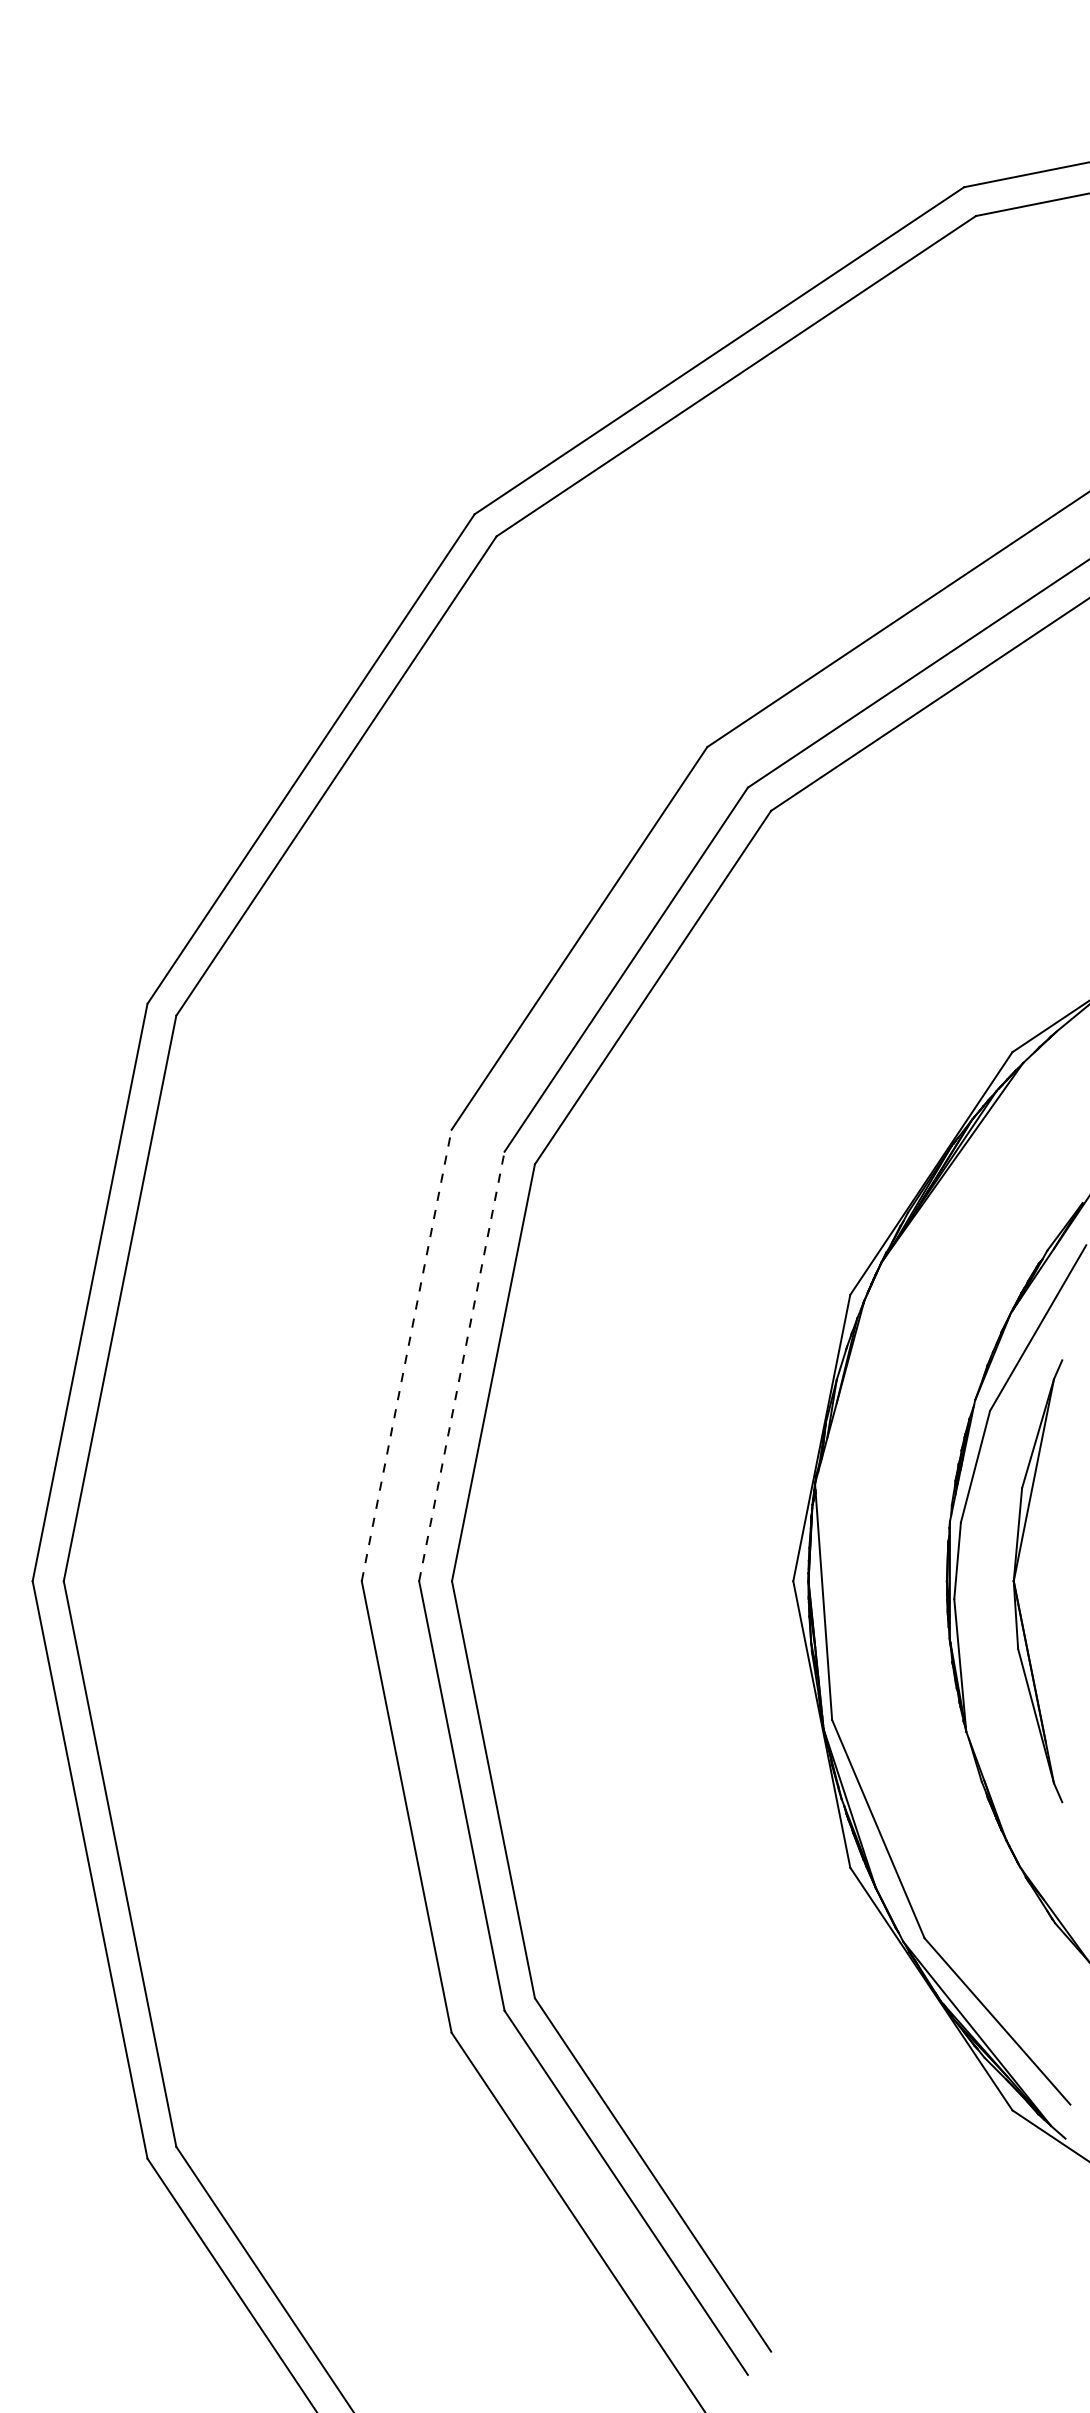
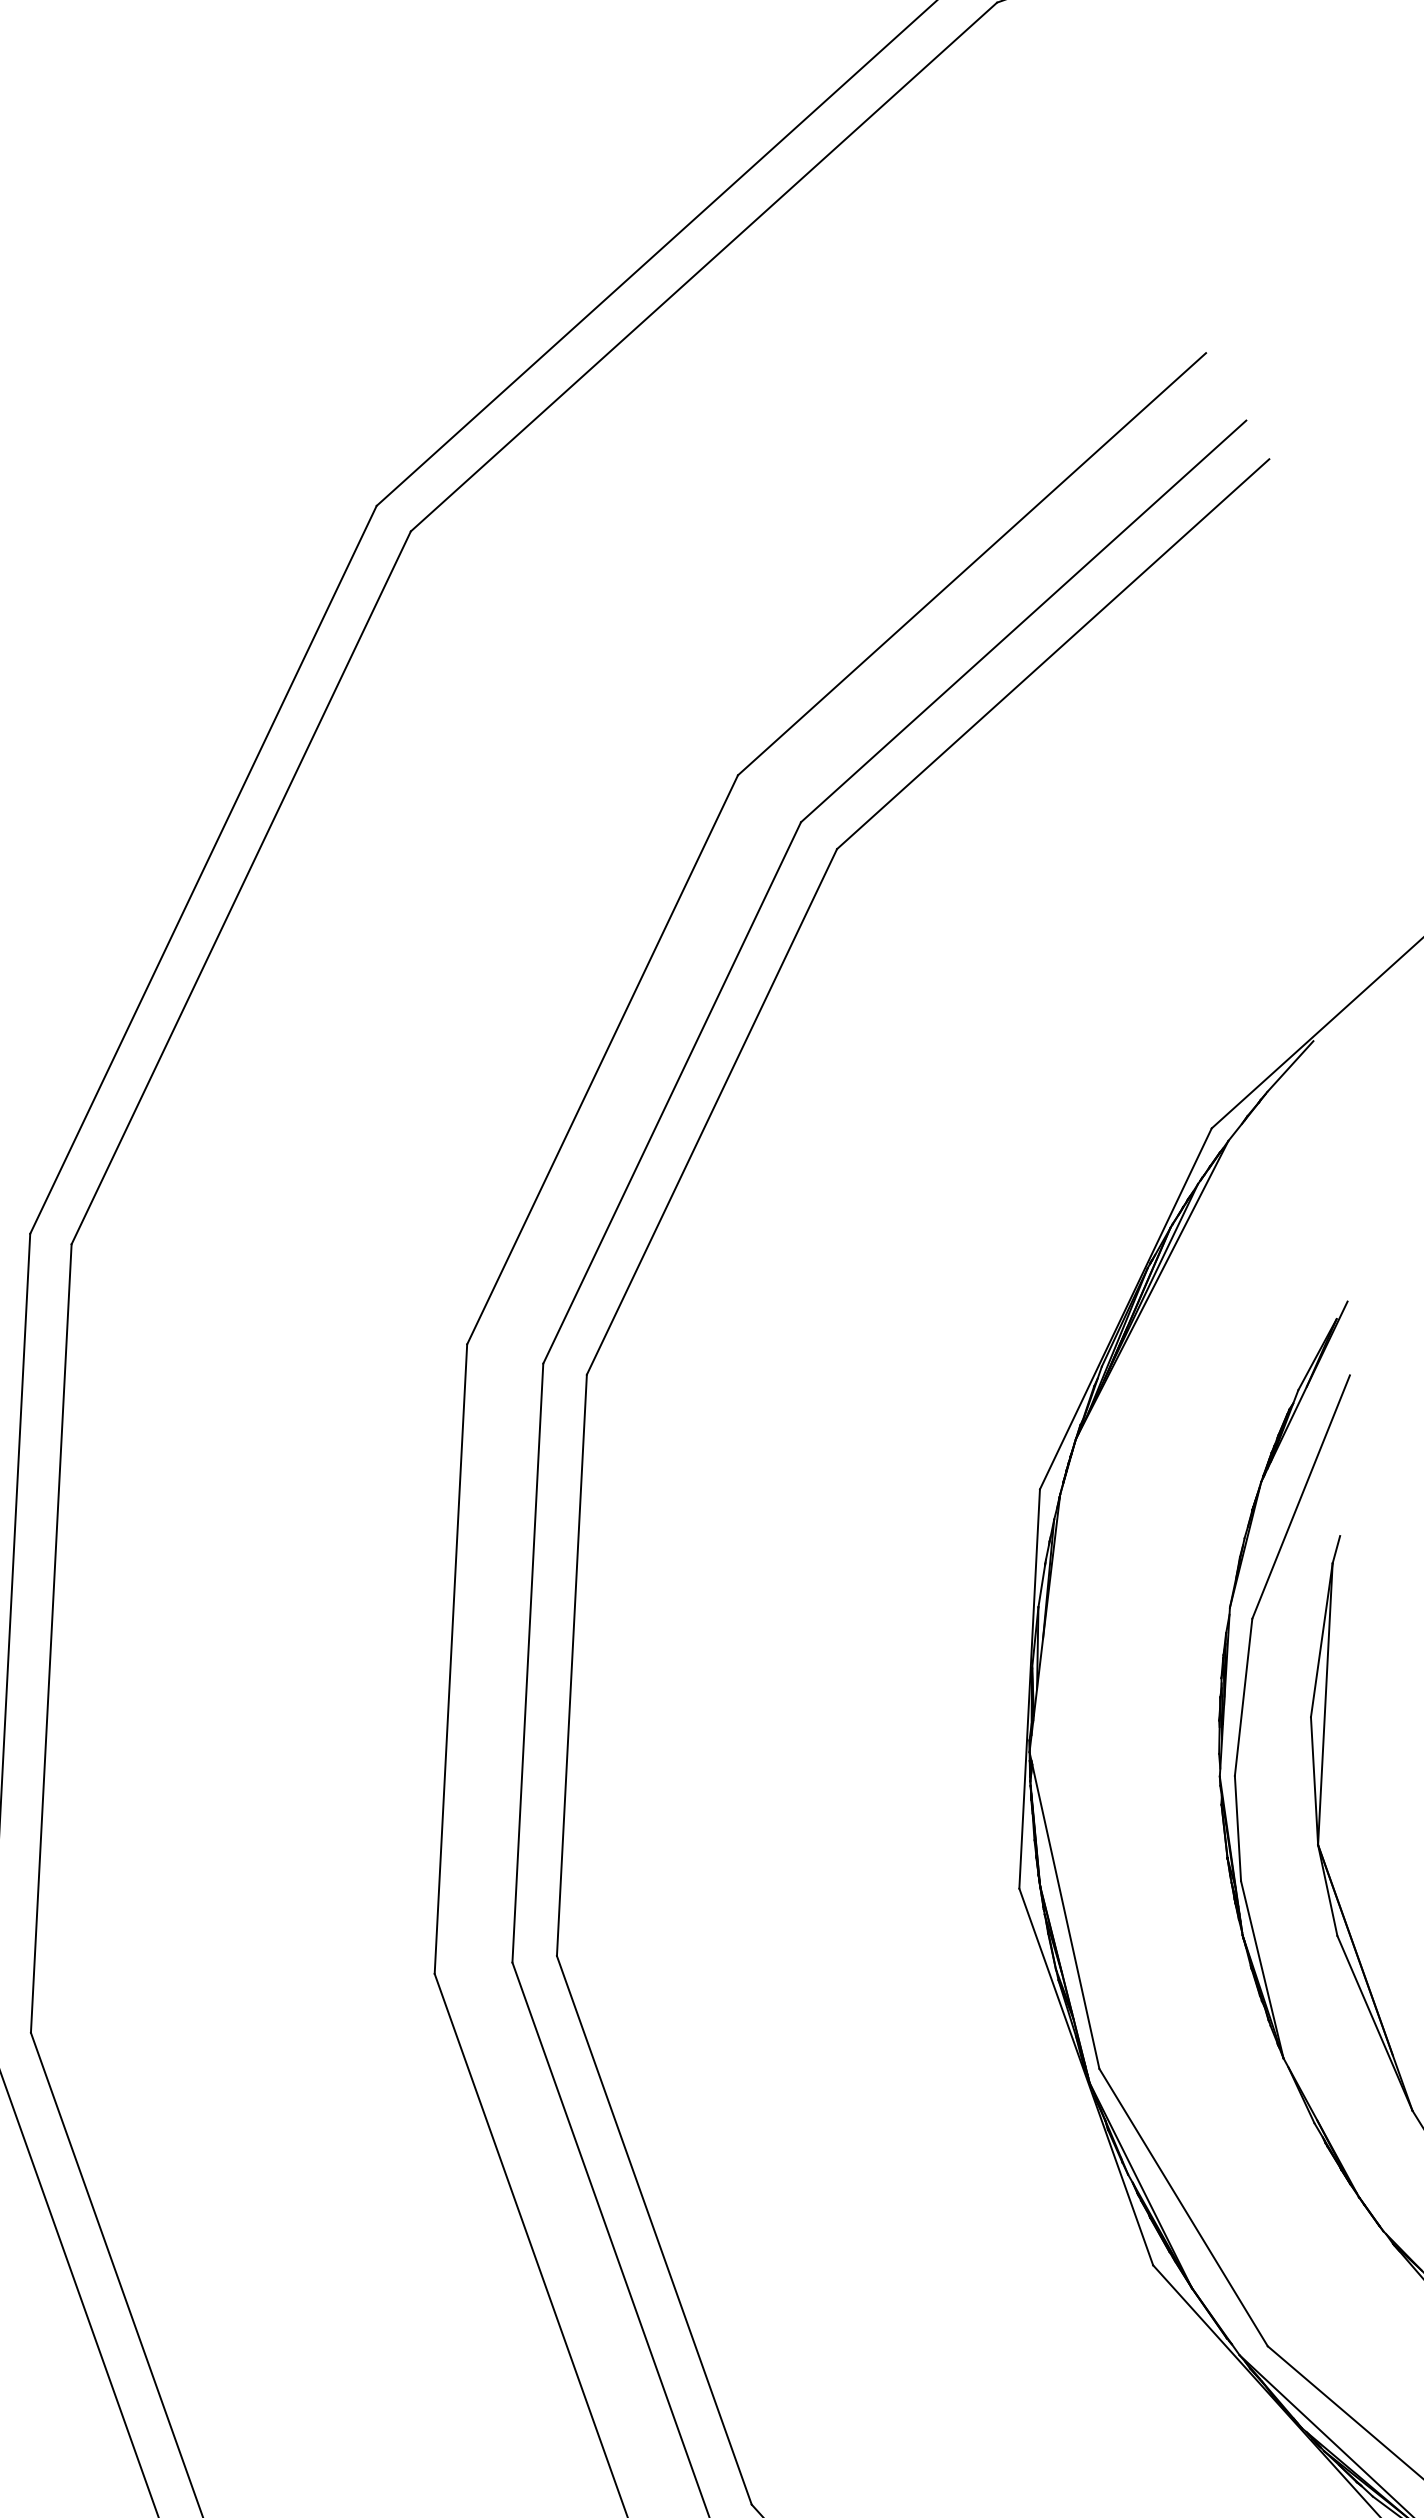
line: (406, 1355) -> (450, 1659), dashed -> solid
line: (461, 1366) -> (527, 1663), dashed -> solid

